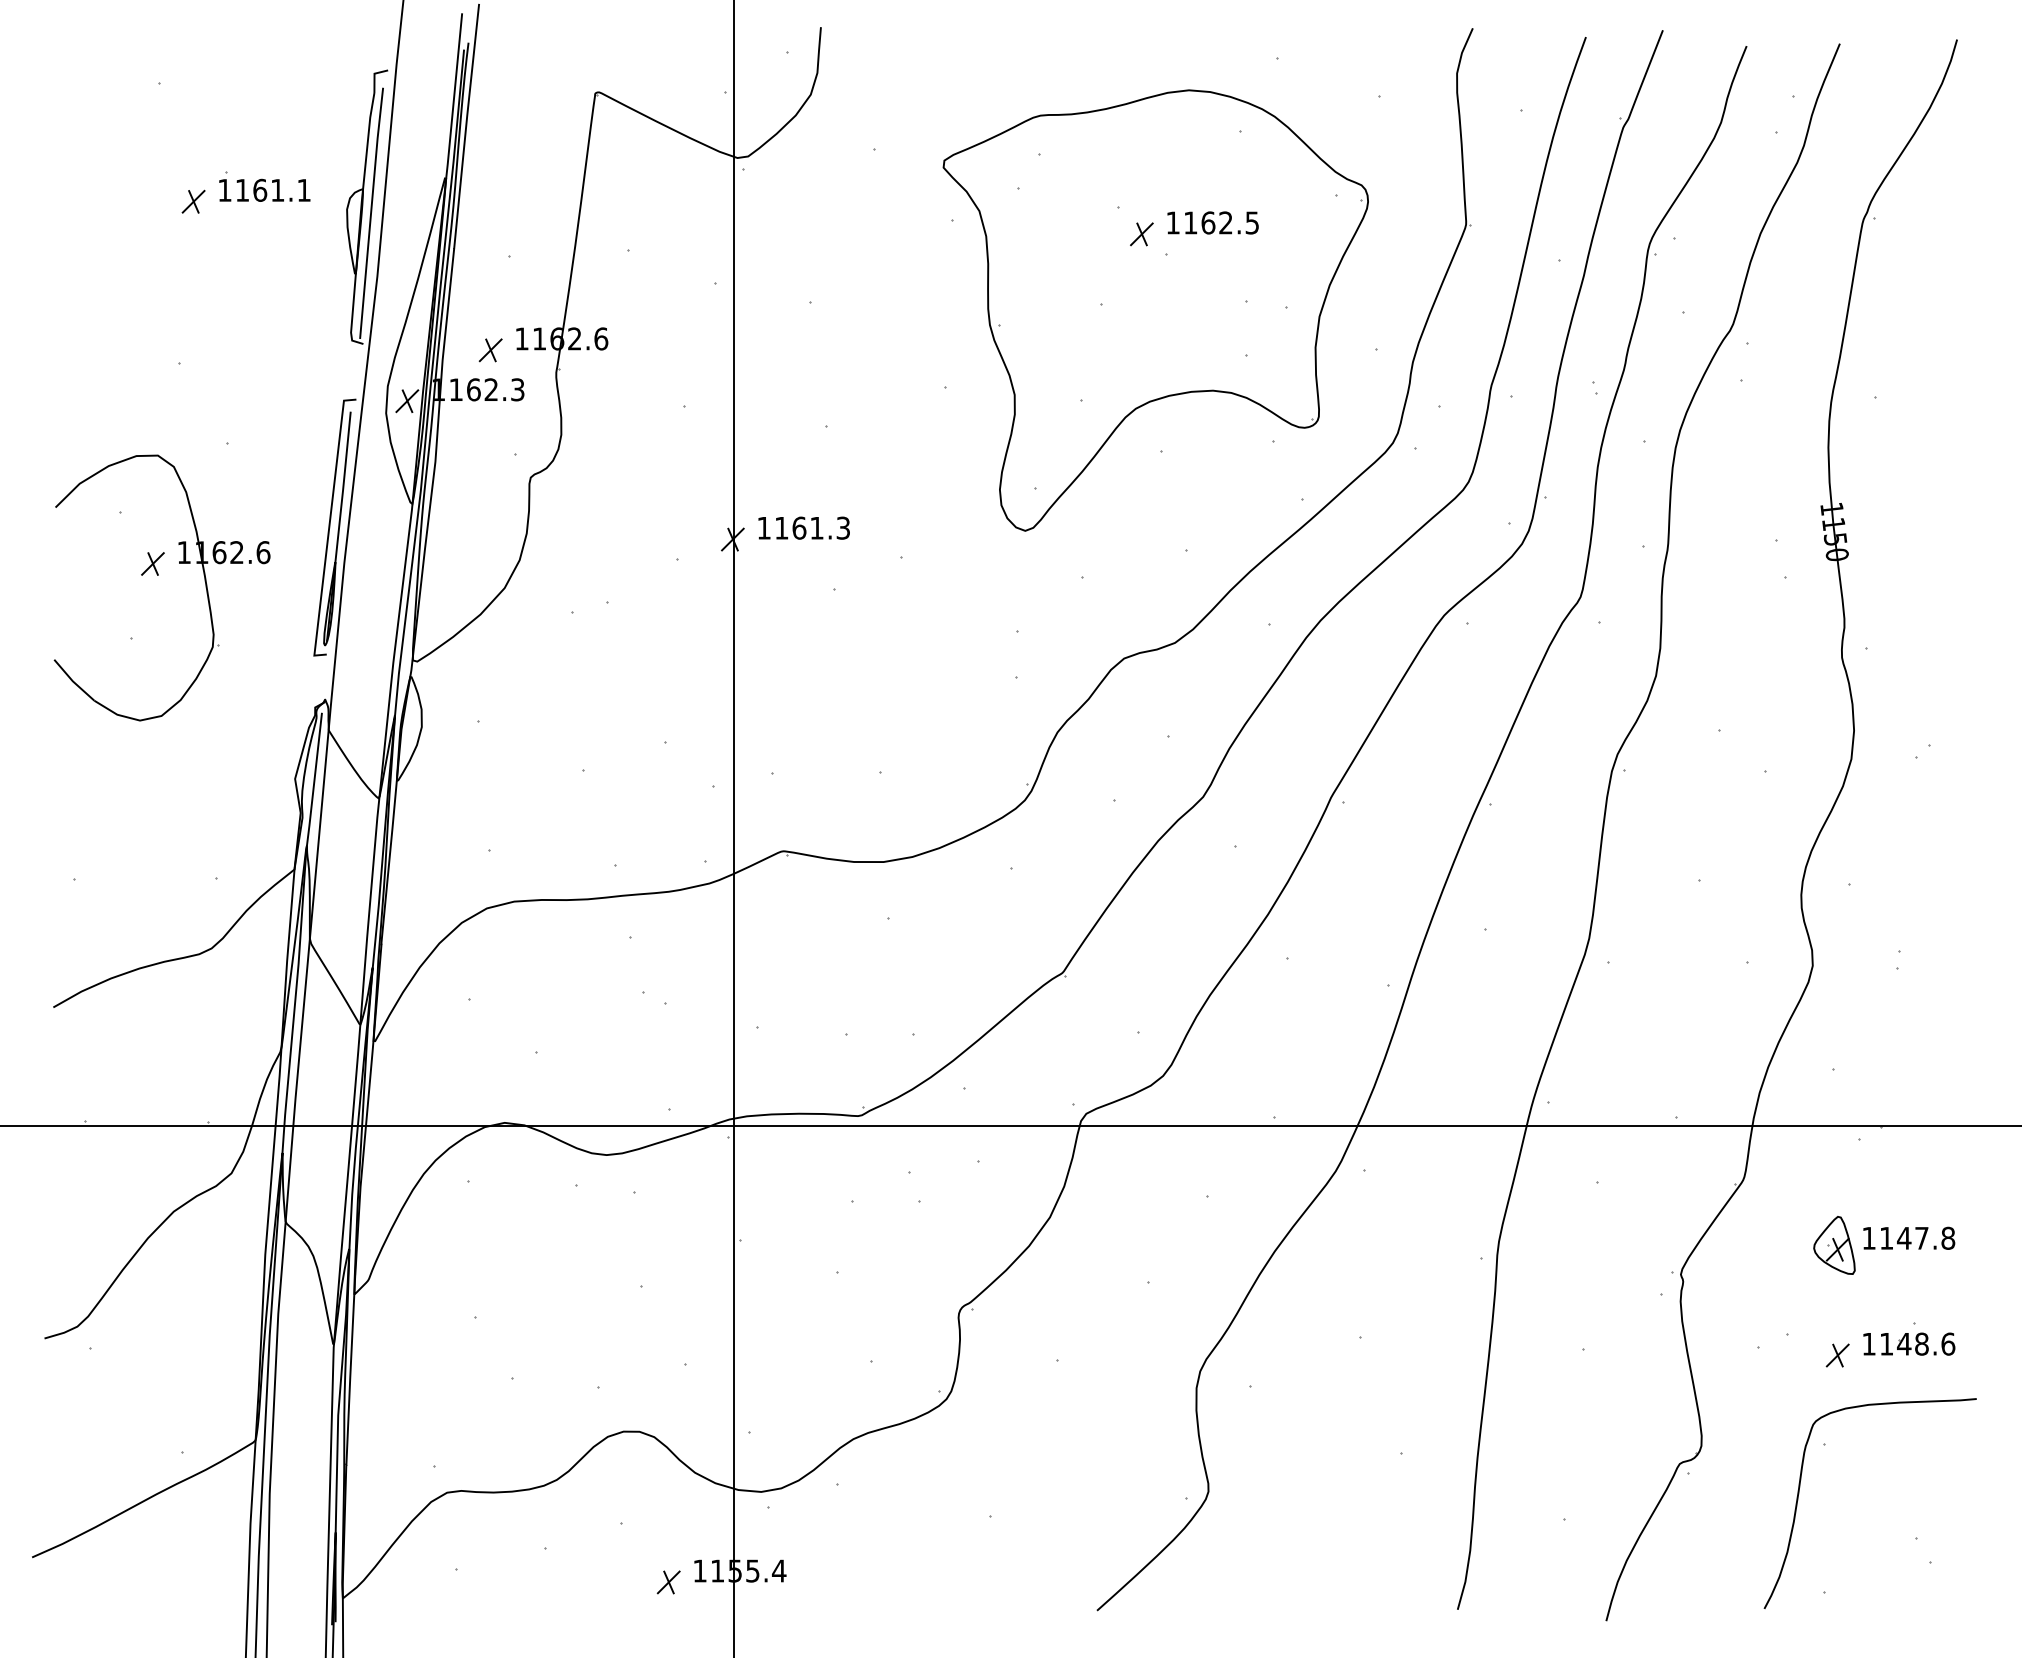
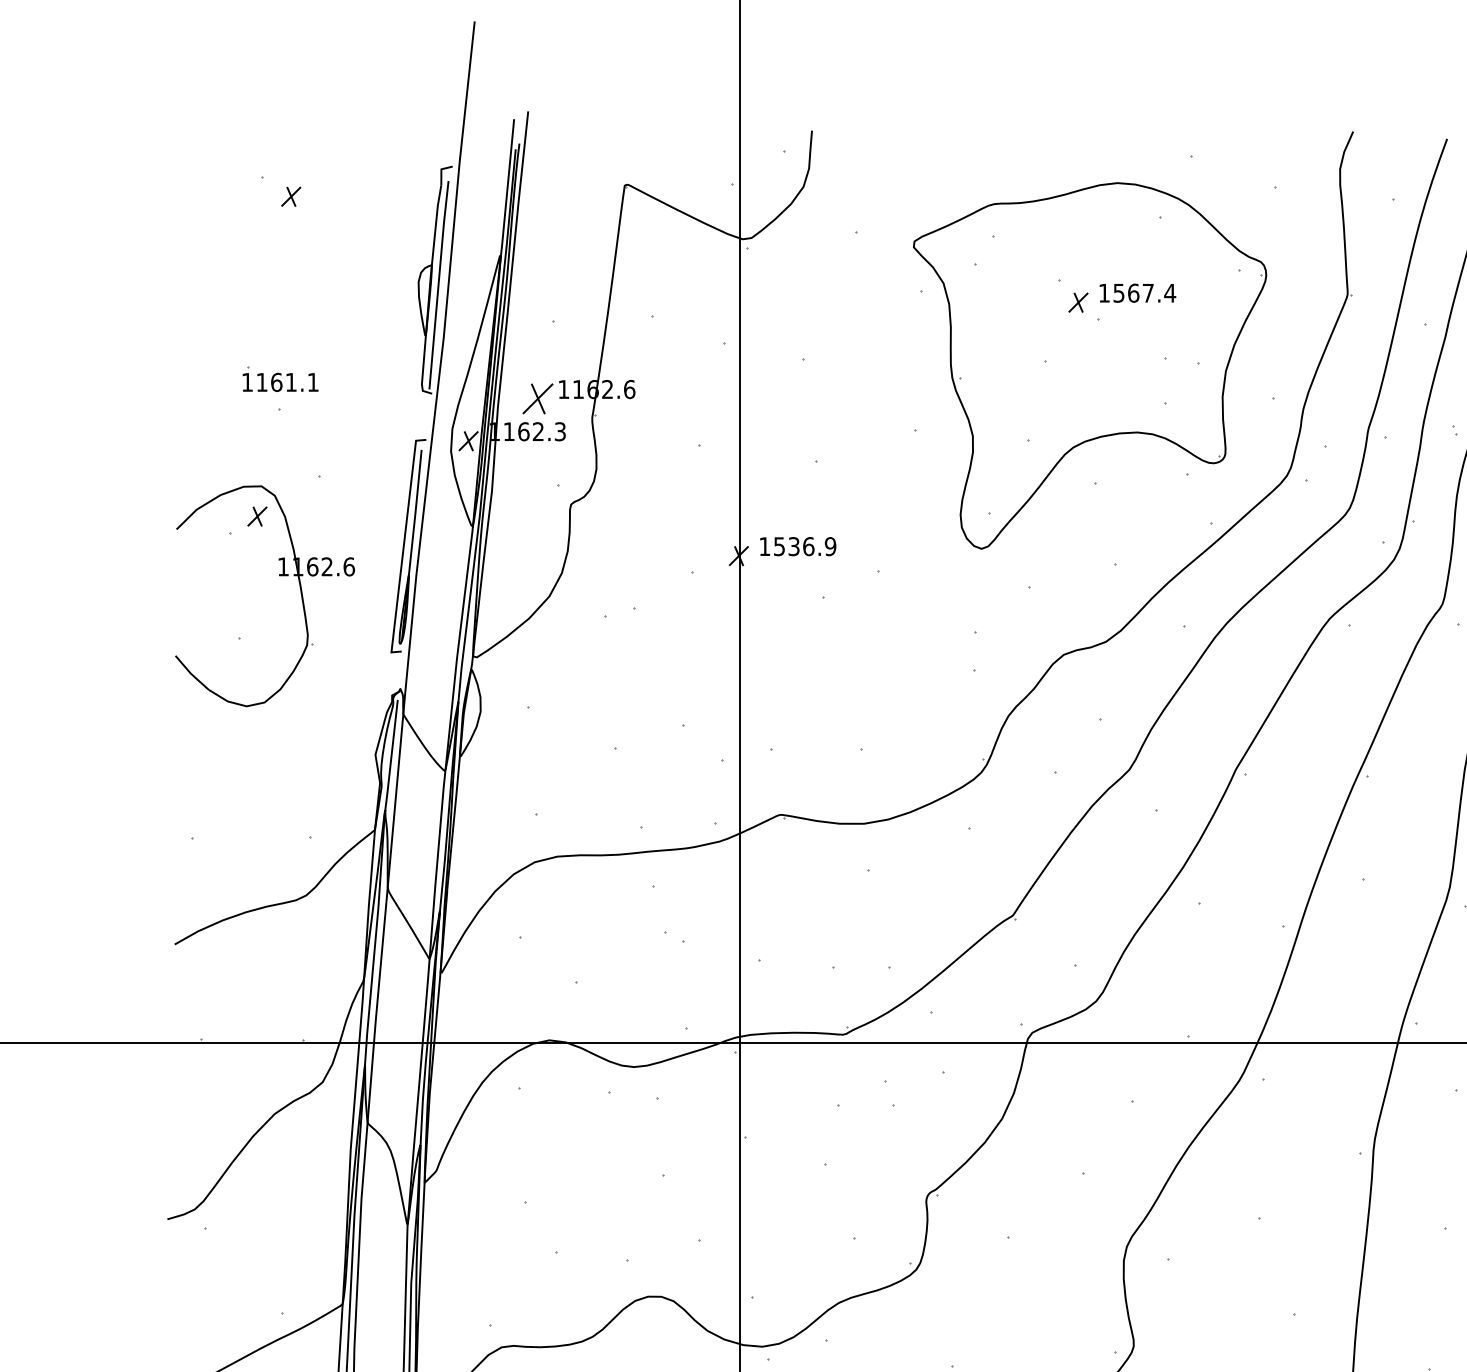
part: (264, 186) -> (280, 379), moved
part: (193, 201) -> (291, 196), moved
text: (1221, 222) -> (1144, 292), 1162.5 -> 1567.4
part: (490, 350) -> (537, 399), size x1.6
text: (812, 527) -> (805, 546), 1161.3 -> 1536.9
part: (152, 563) -> (257, 516), moved

